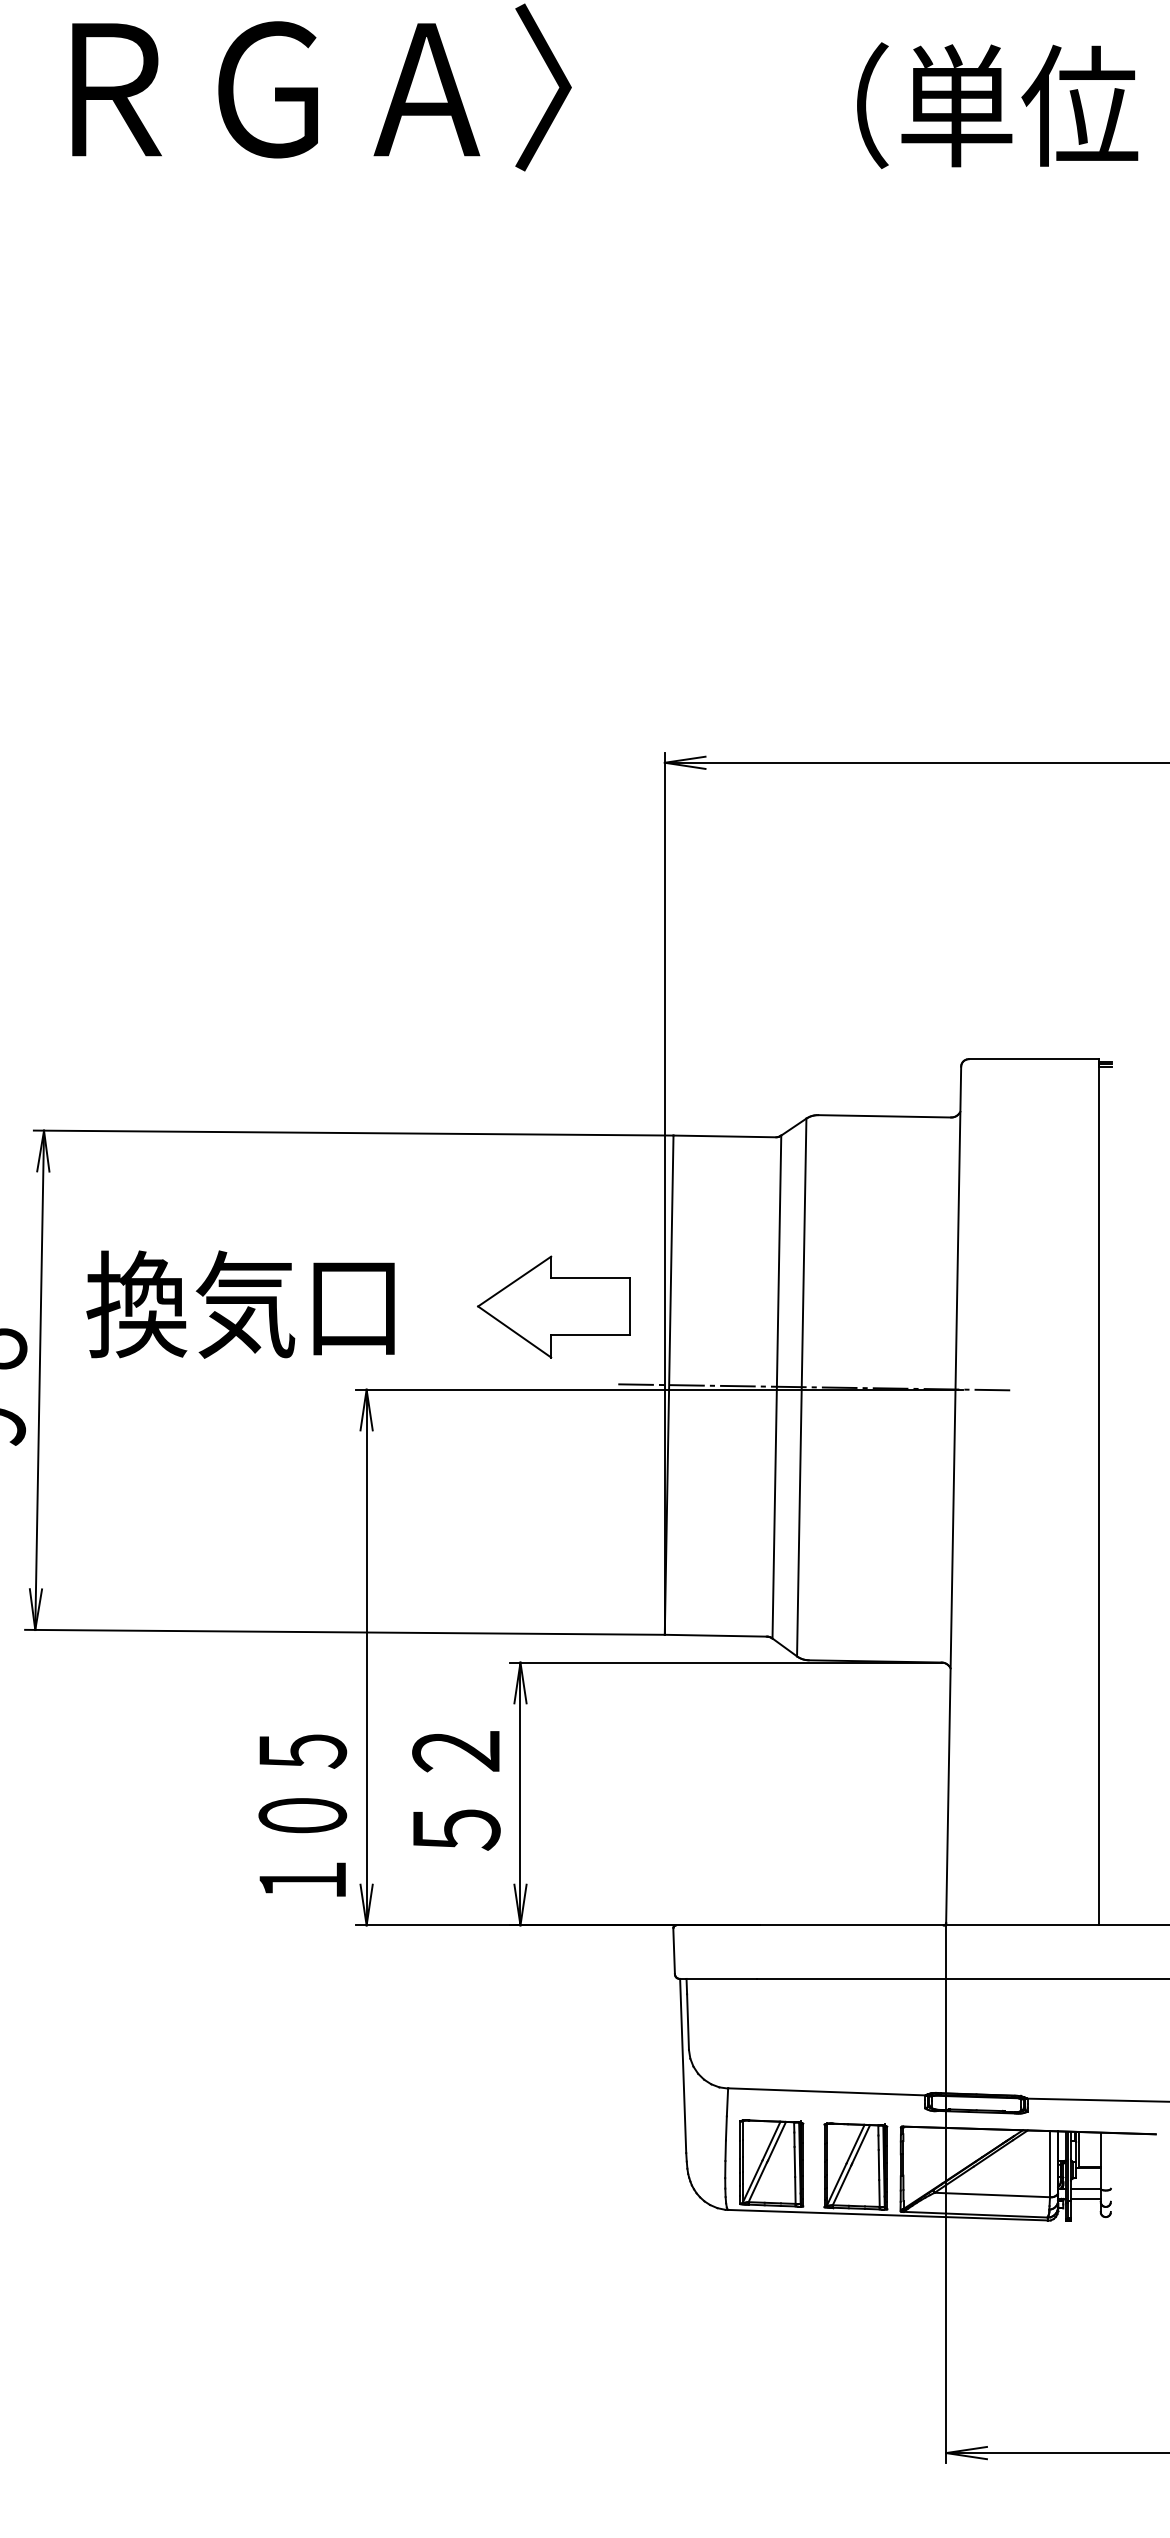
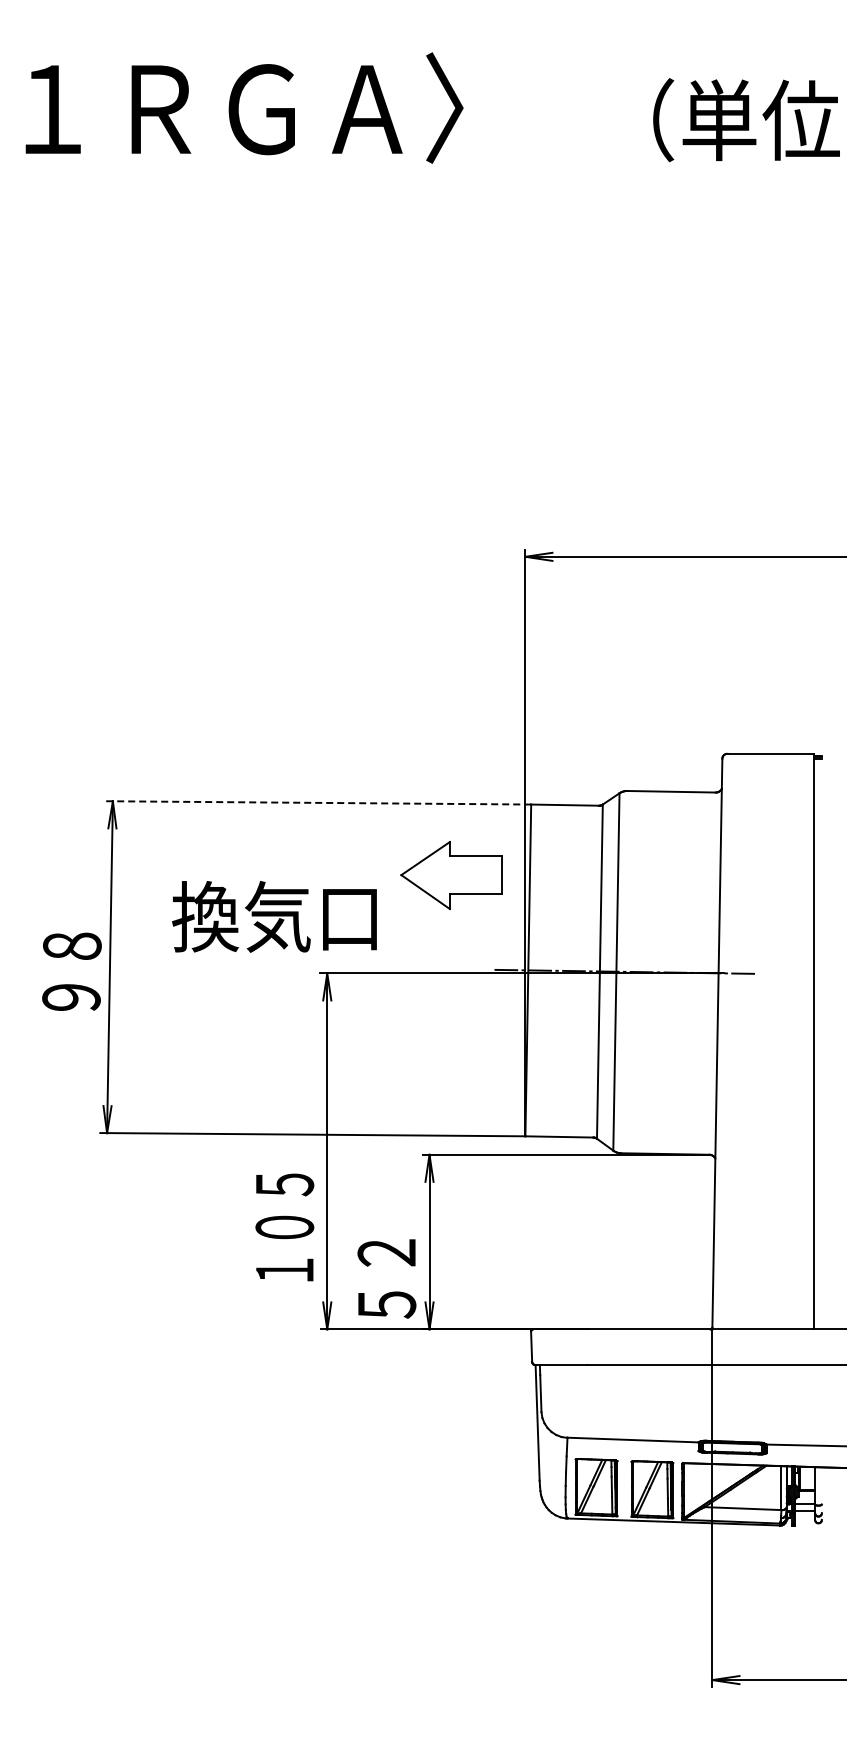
line: (353, 1132) -> (318, 802), solid -> dashed
text: (240, 1304) -> (274, 916), moved
part: (553, 1307) -> (451, 875), moved
text: (455, 1790) -> (386, 1278), moved
text: (302, 1815) -> (284, 1227), moved

